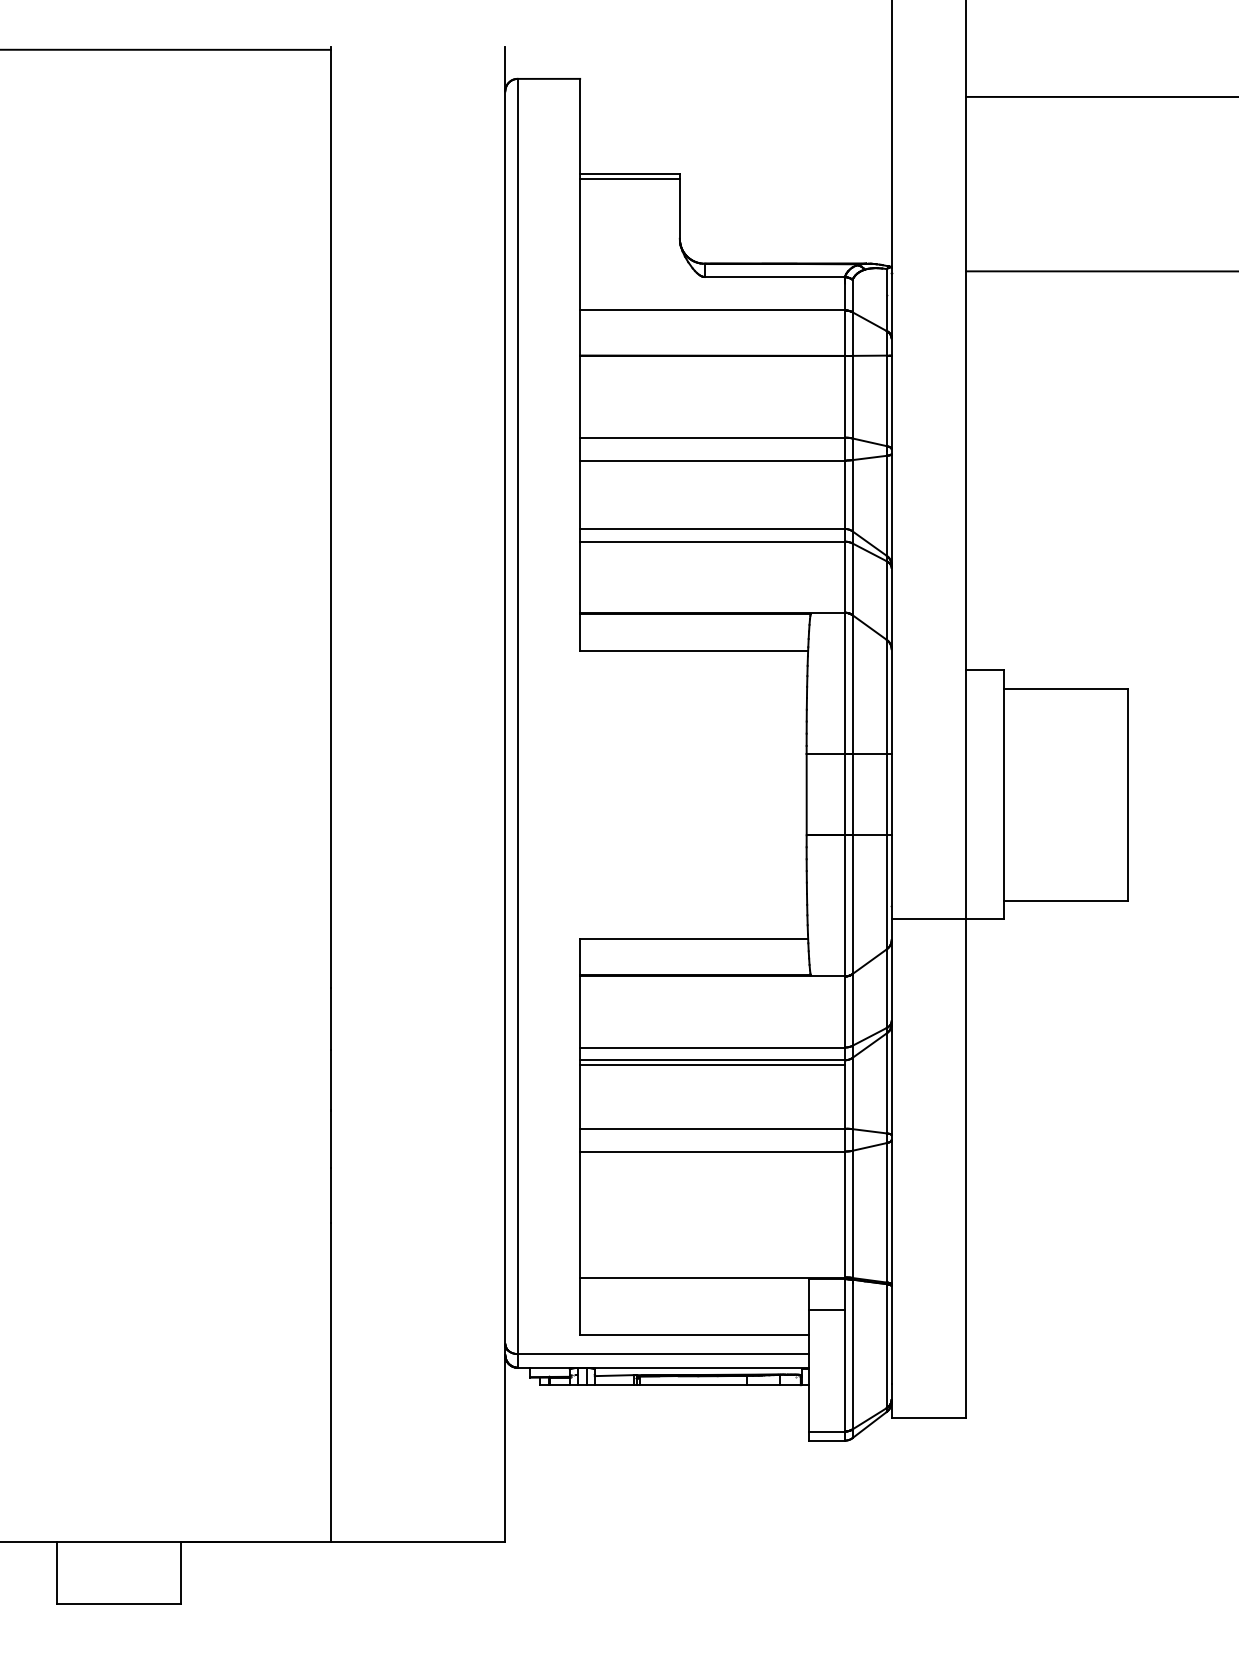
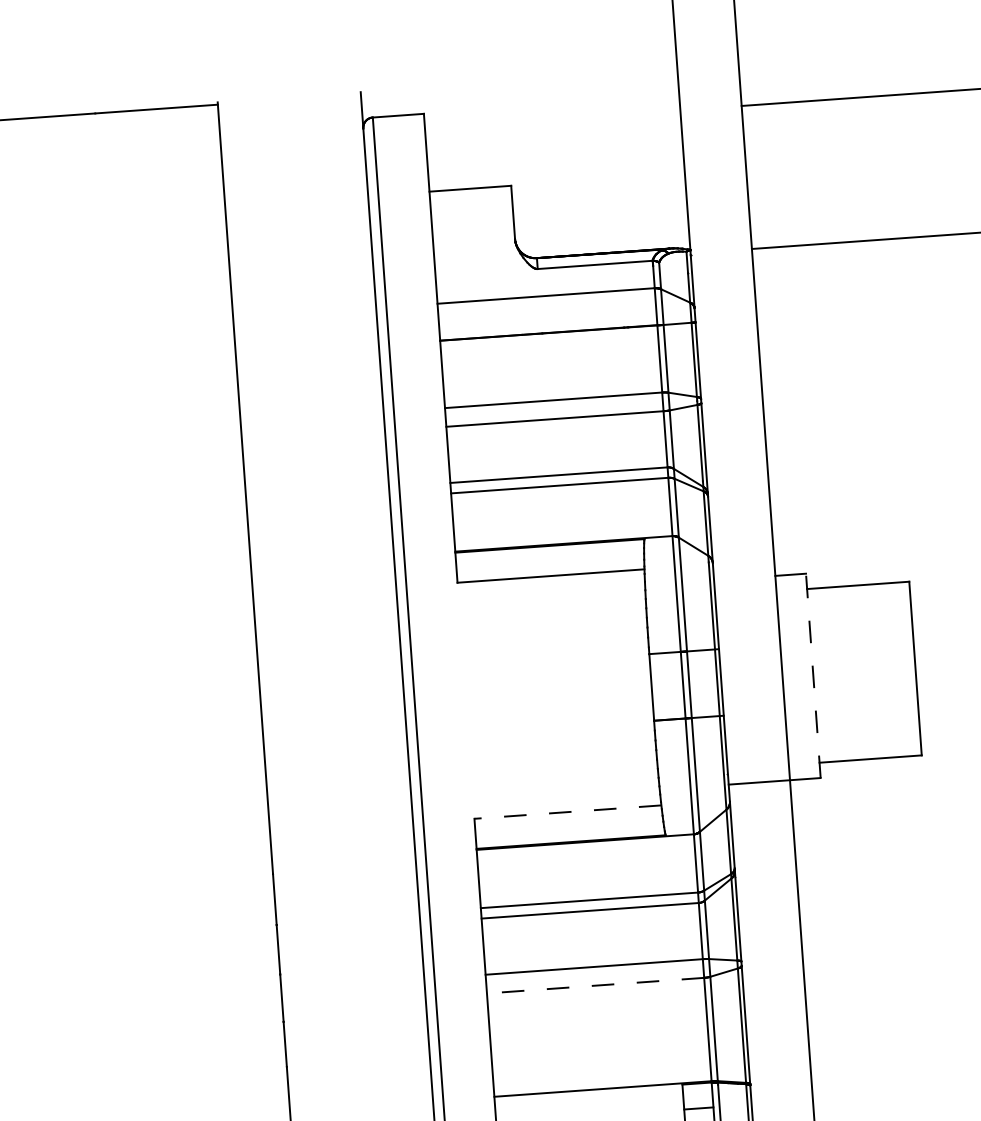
line: (629, 179) -> (470, 193), removed
line: (1003, 794) -> (813, 675), solid -> dashed
line: (694, 938) -> (568, 812), solid -> dashed
line: (712, 1064) -> (590, 914), removed
line: (712, 1151) -> (595, 985), solid -> dashed

